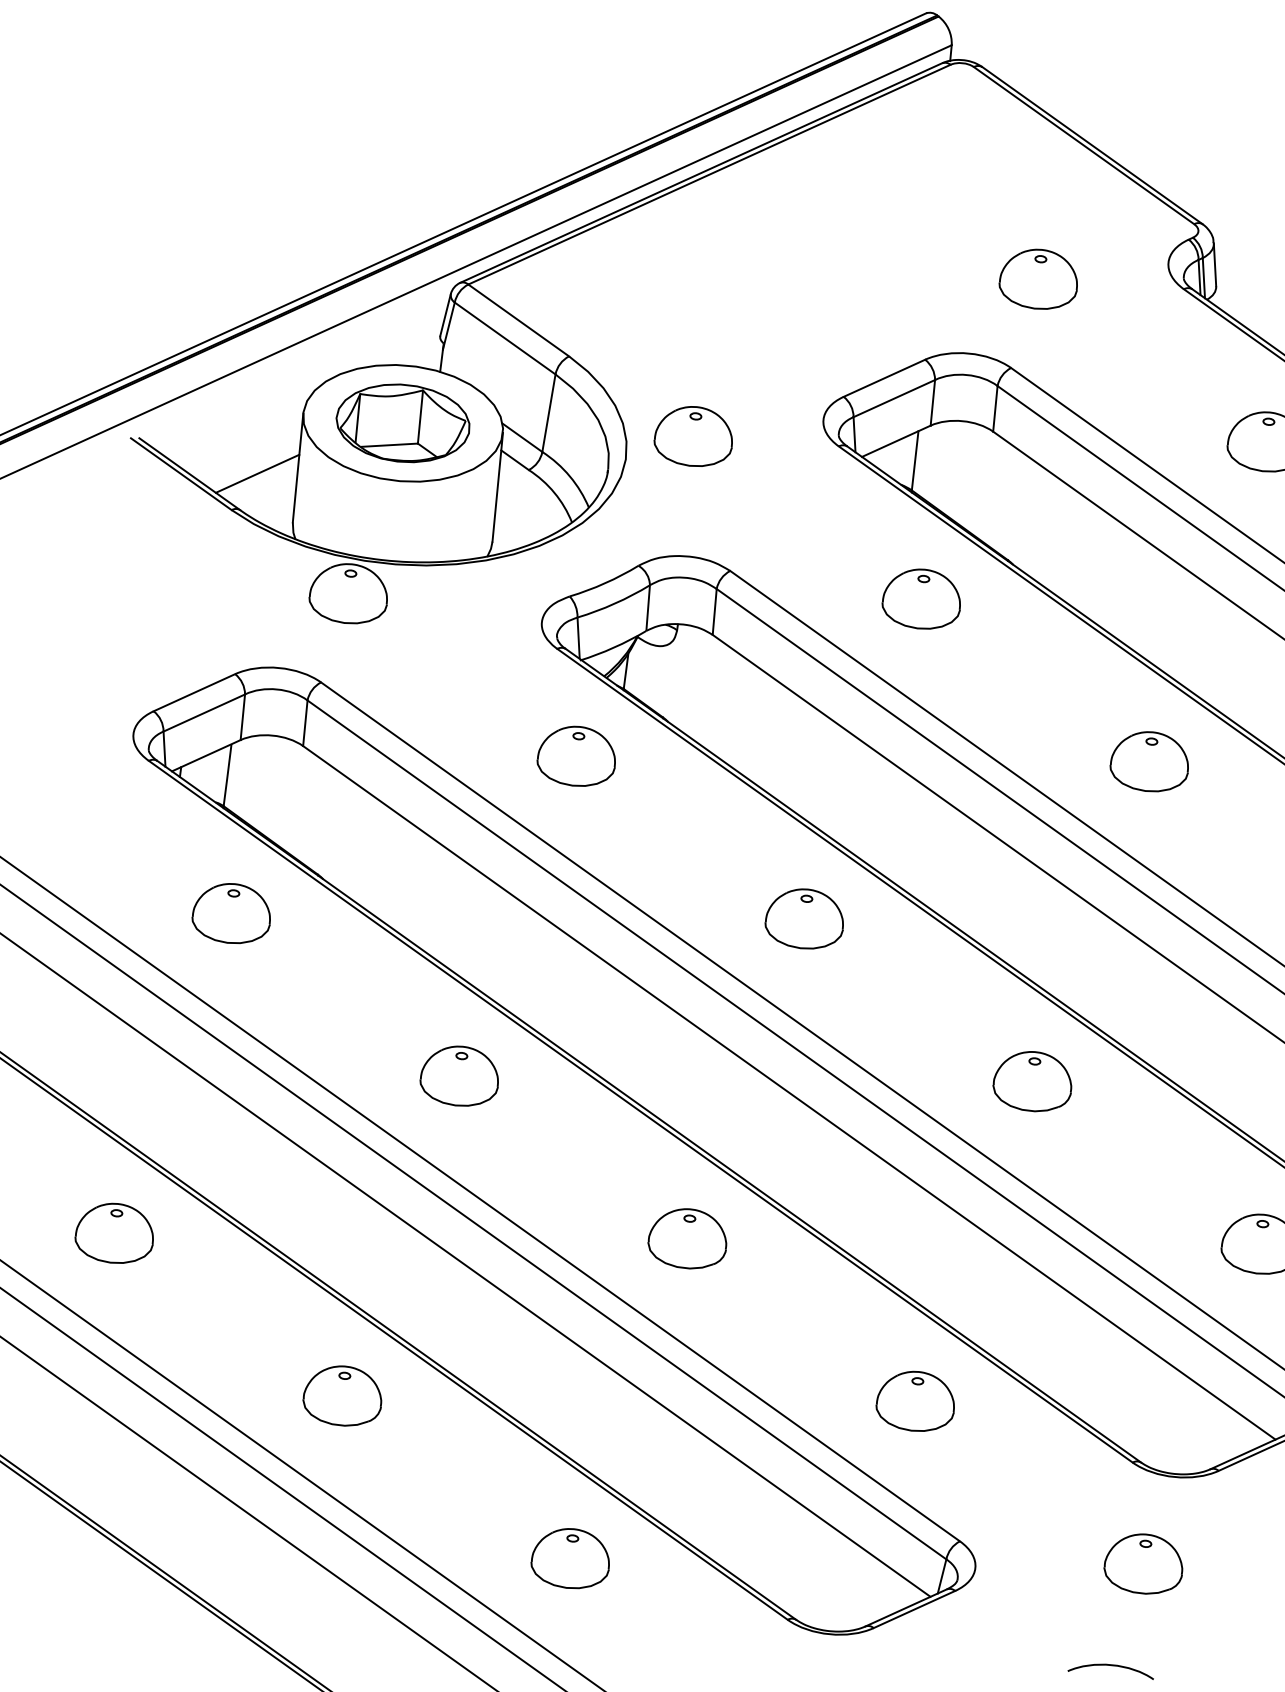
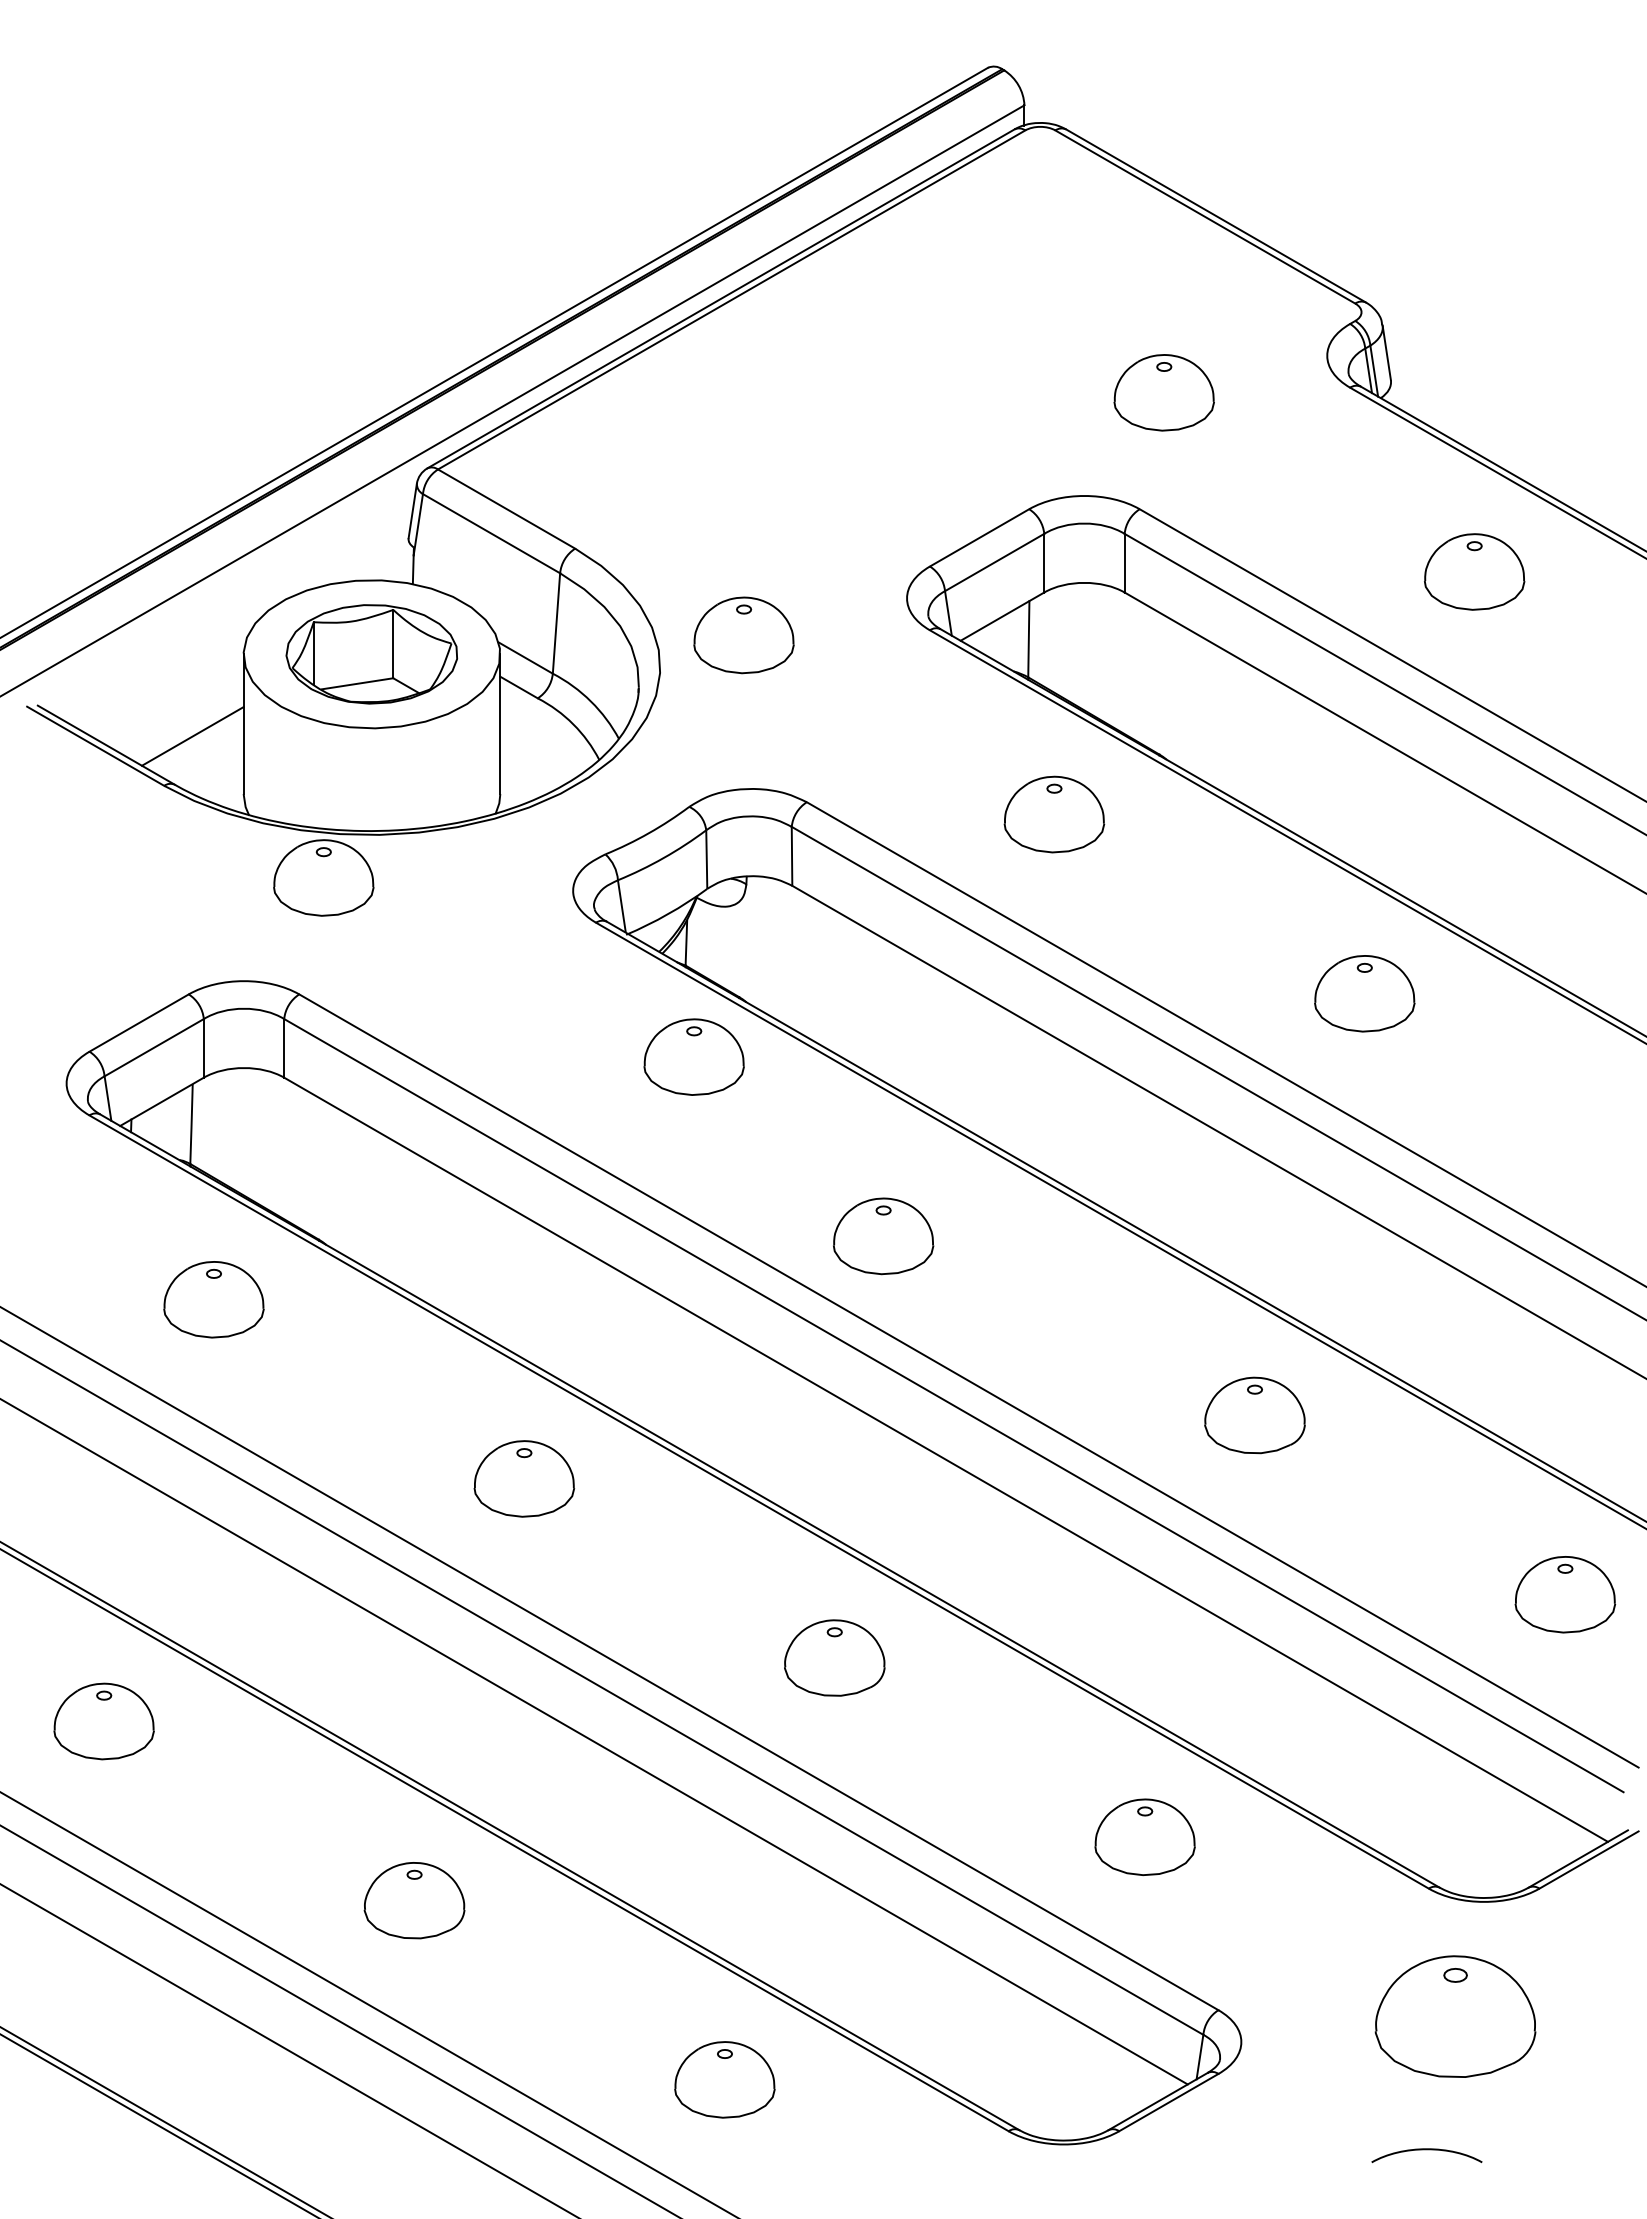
part: (576, 755) -> (693, 1056), moved
part: (804, 919) -> (883, 1236), moved
part: (1143, 1563) -> (1455, 2015), size x1.6

